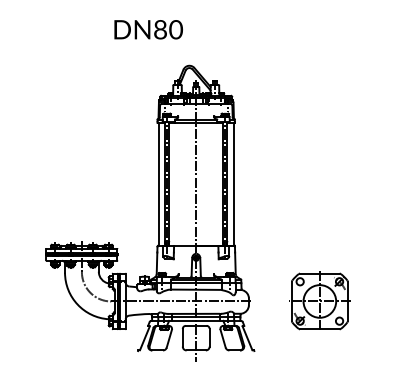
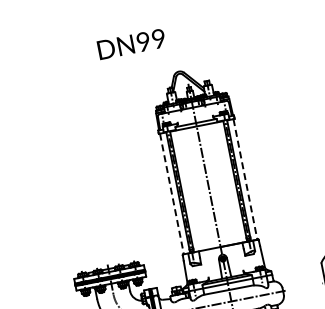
text: (168, 30) -> (151, 41), DN80 -> DN99
line: (158, 184) -> (171, 194), solid -> dashed
line: (233, 184) -> (245, 179), solid -> dashed

